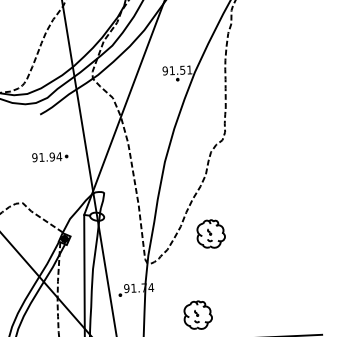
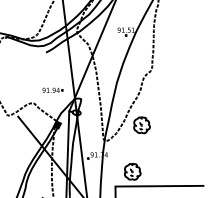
part: (49, 155) -> (52, 89), moved

